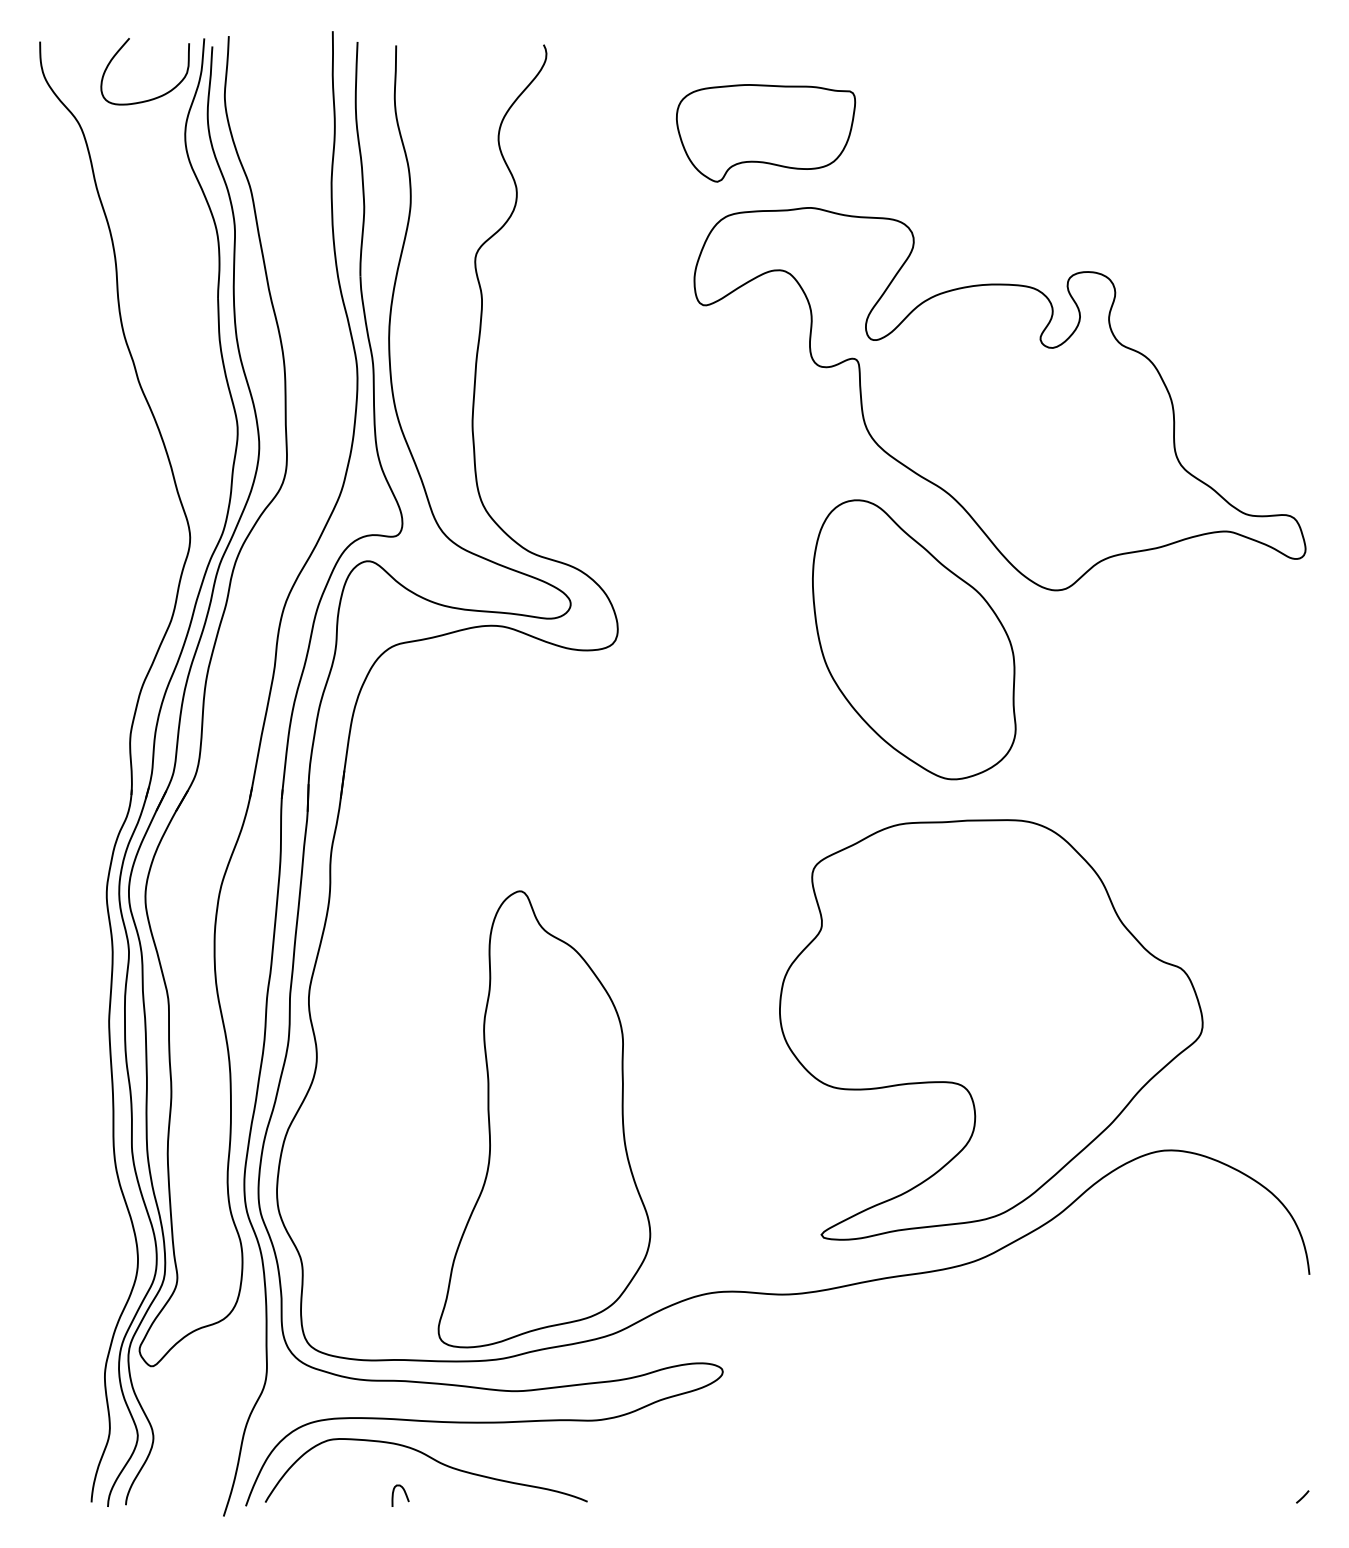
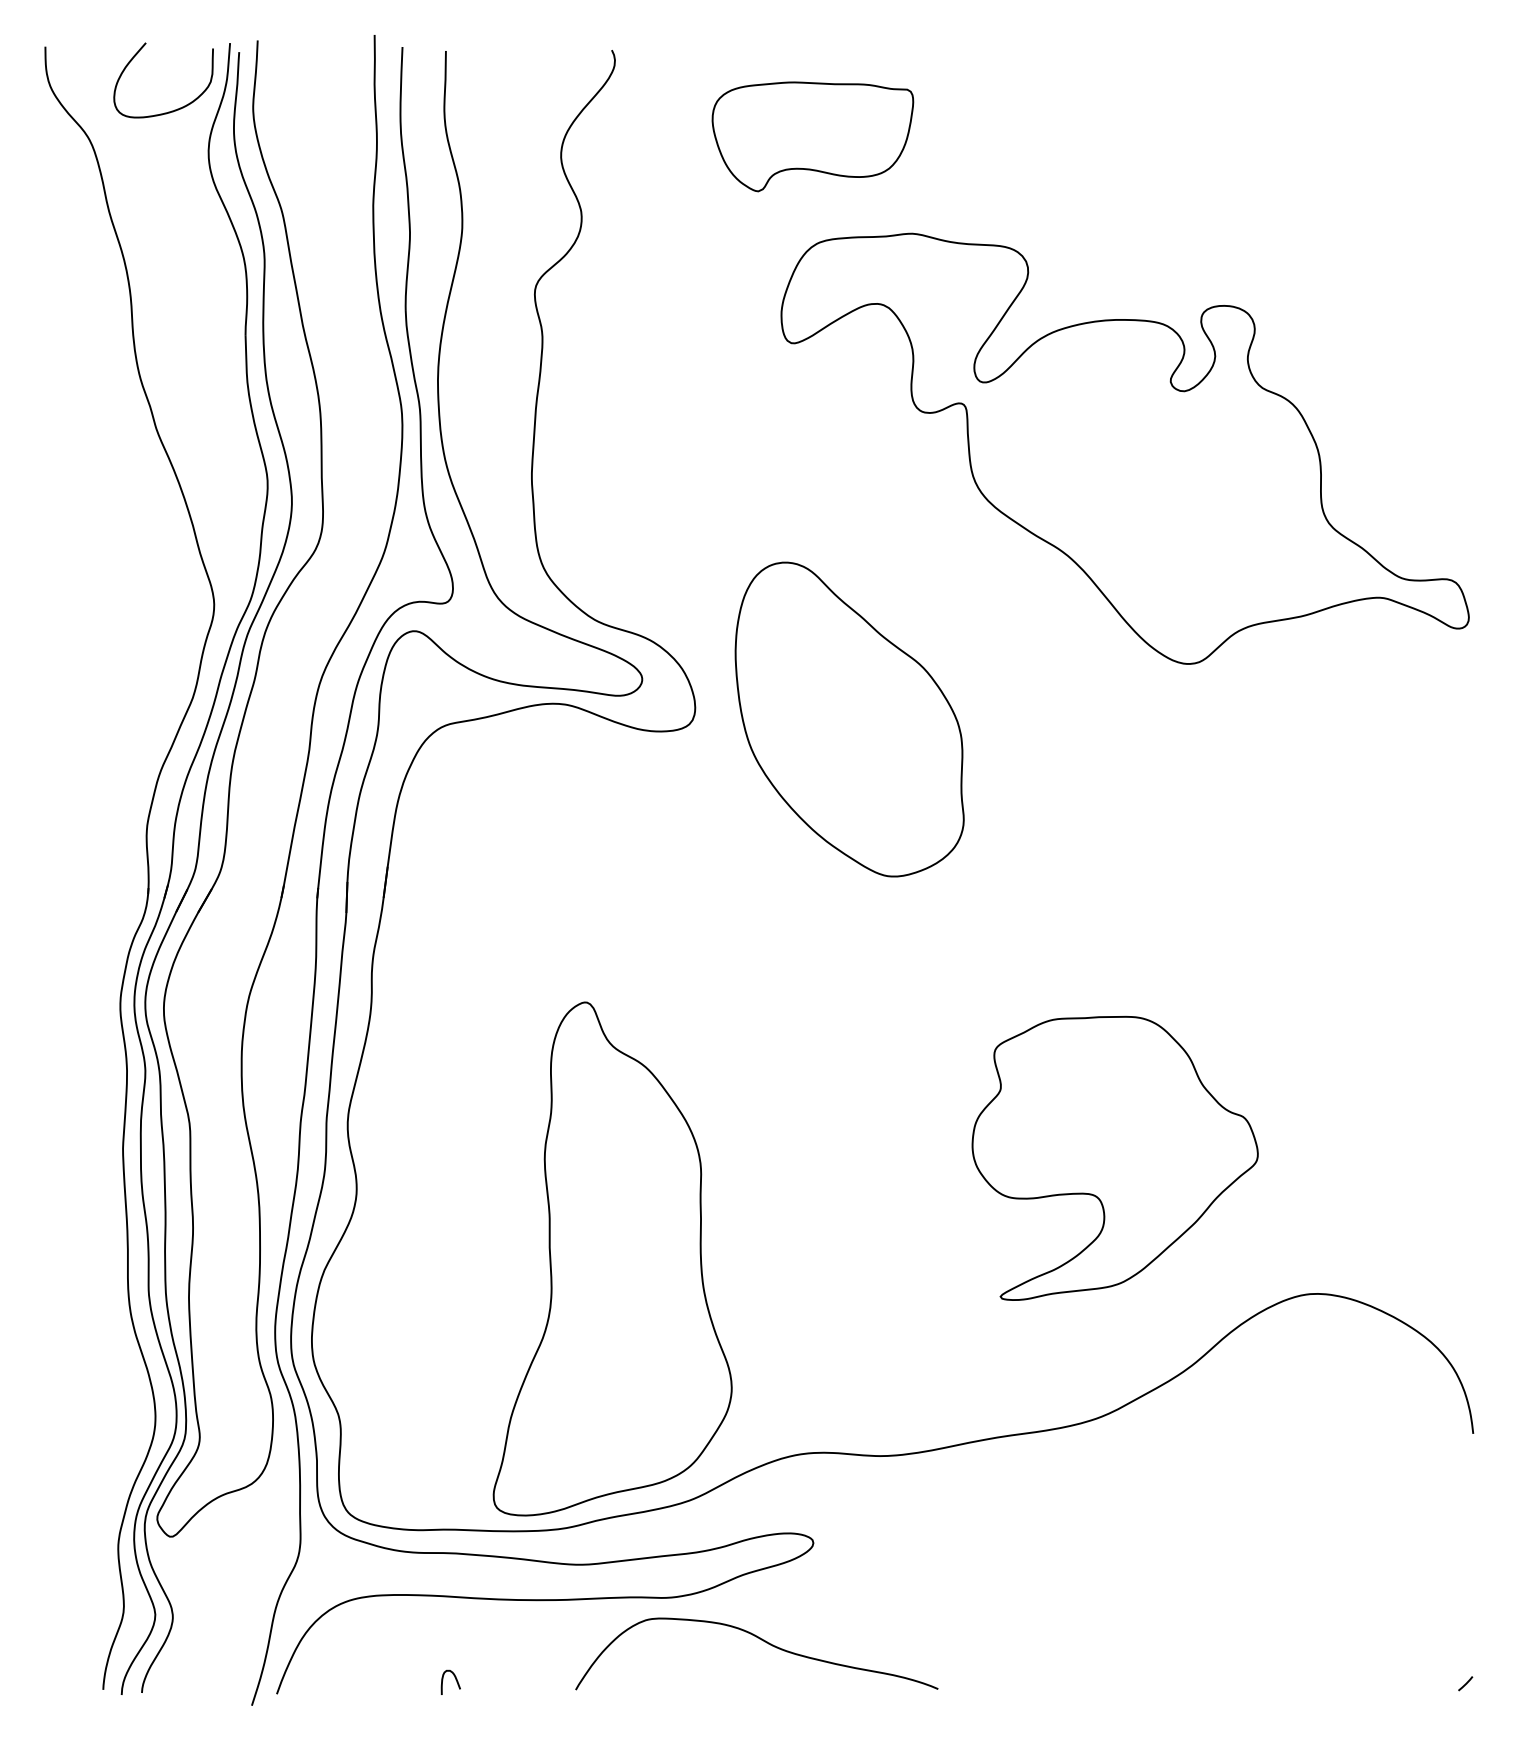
part: (765, 133) -> (812, 136), moved
part: (914, 639) -> (849, 719), moved
part: (990, 1030) -> (1114, 1158), size x0.6
curve: (433, 1460) -> (764, 1642), moved

